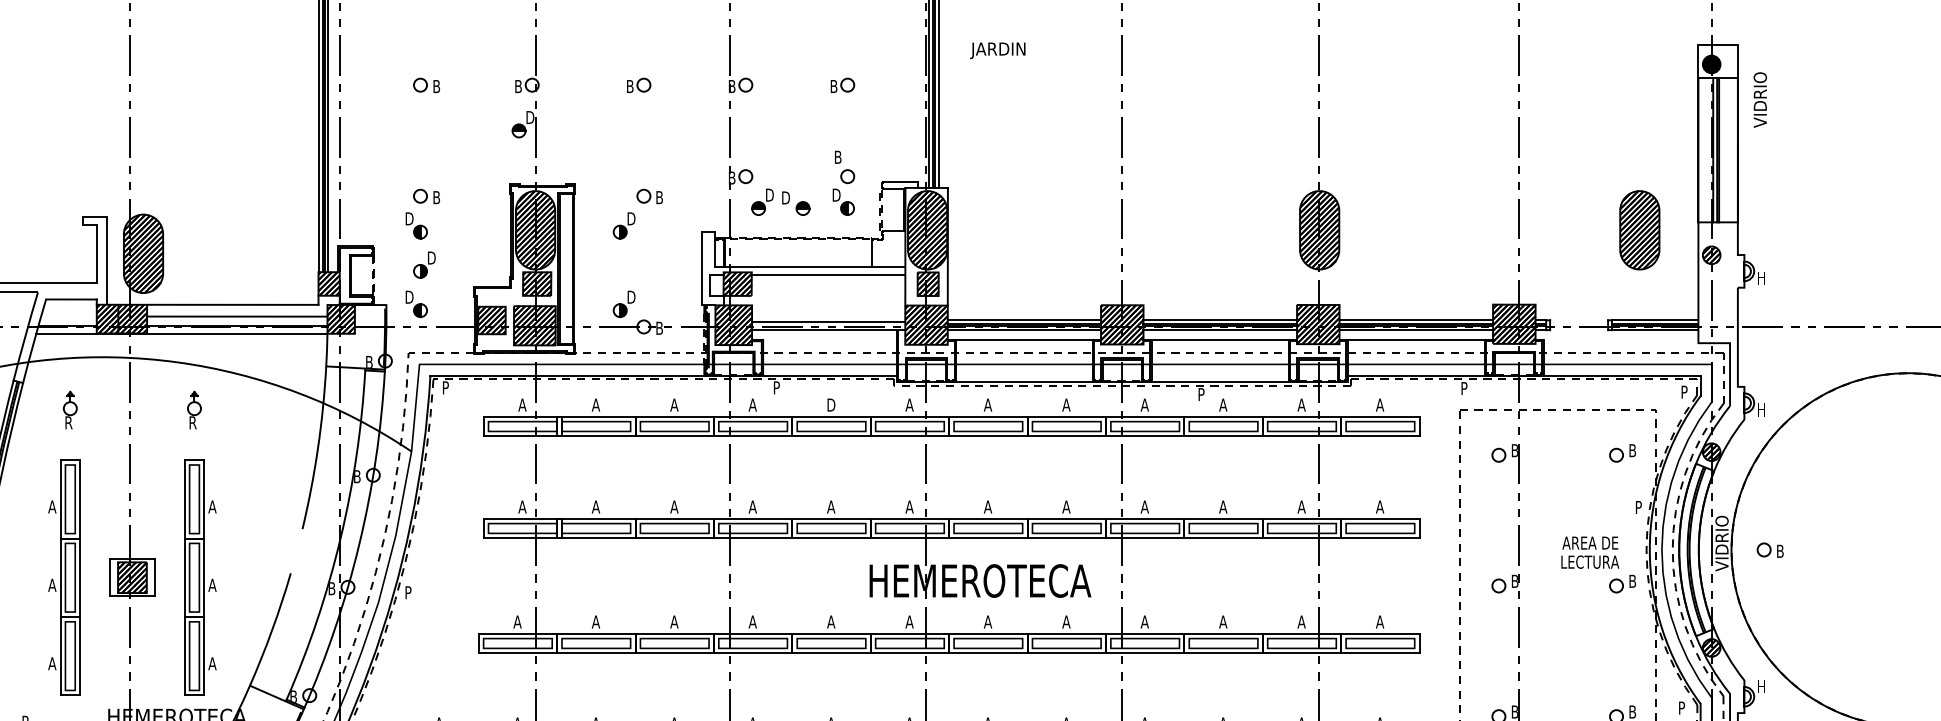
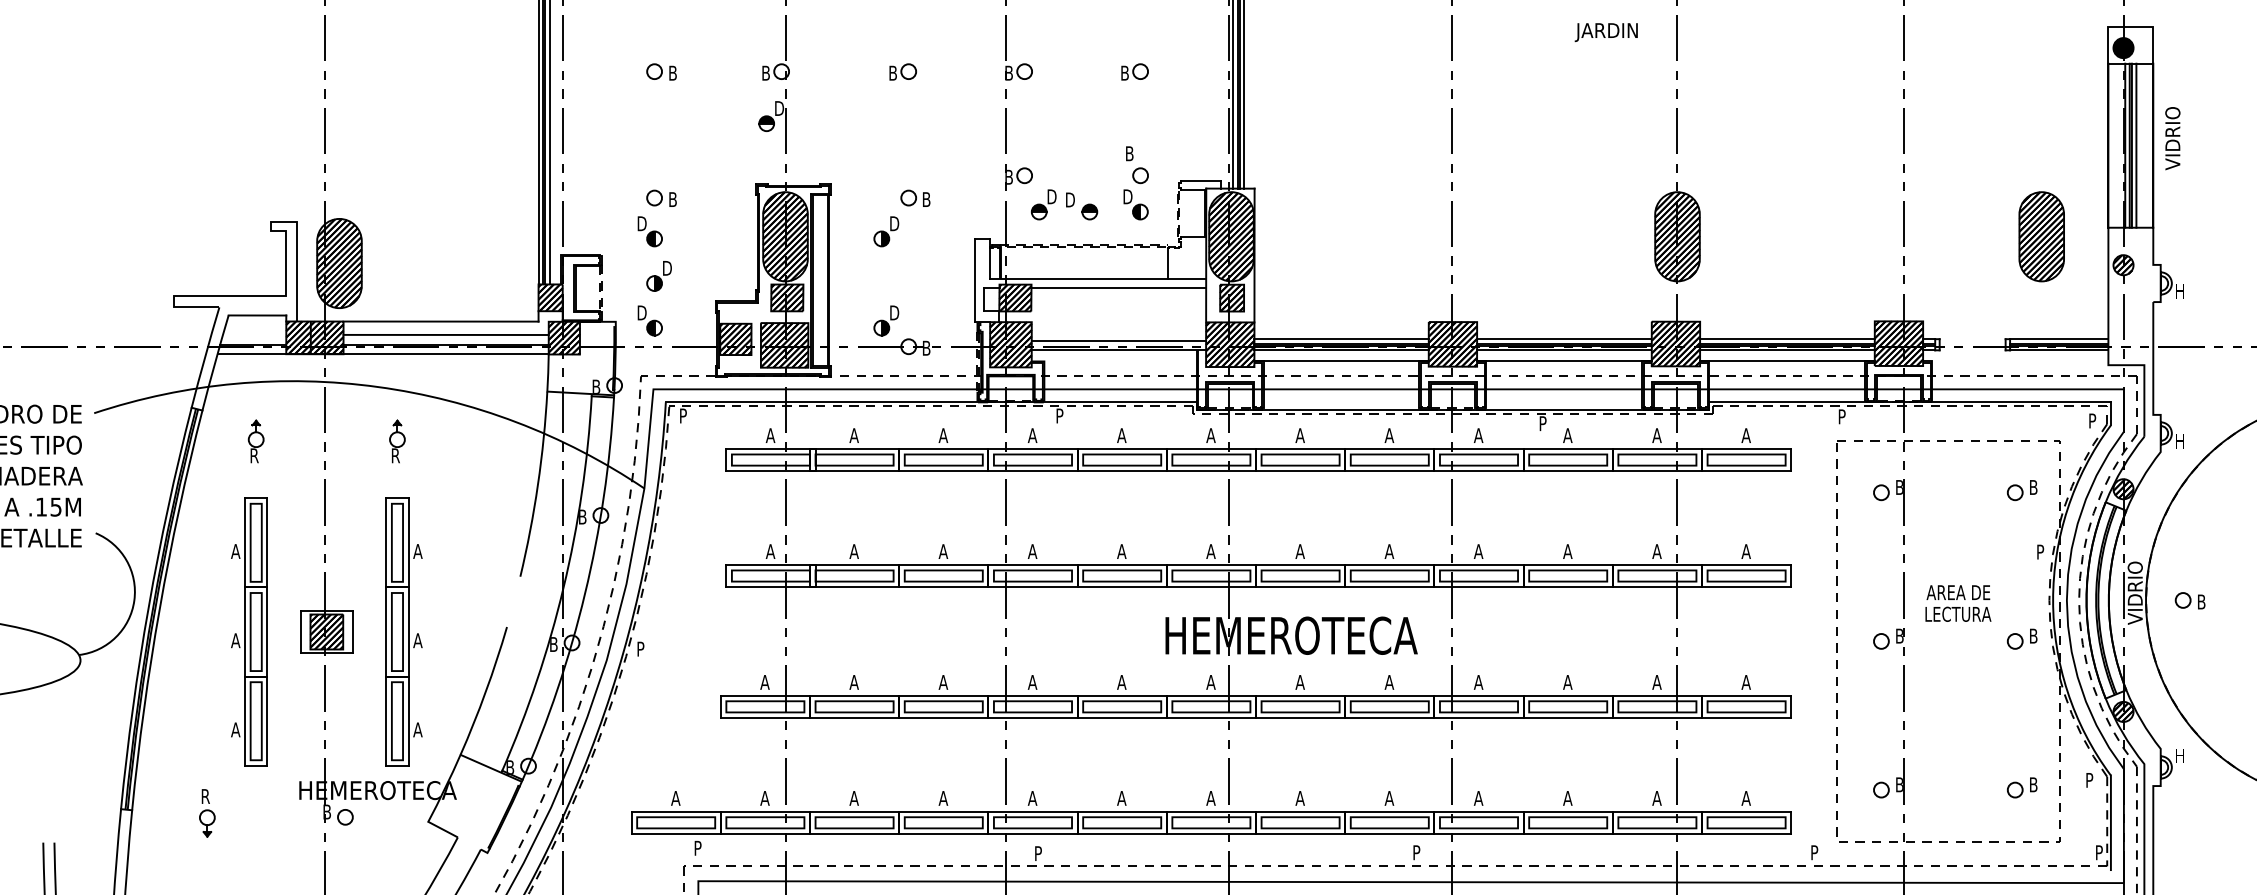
text: (997, 50) -> (1605, 32), moved
text: (1760, 99) -> (2172, 138), moved
line: (1723, 150) -> (2136, 145), added
text: (830, 404) -> (1121, 435), D -> A
text: (1590, 552) -> (1958, 603), moved

